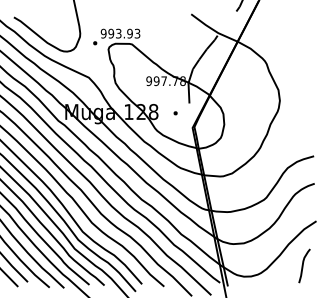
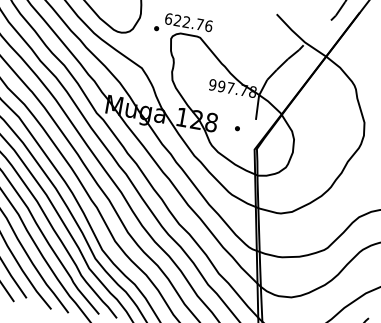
text: (120, 33) -> (188, 22), 993.93 -> 622.76

